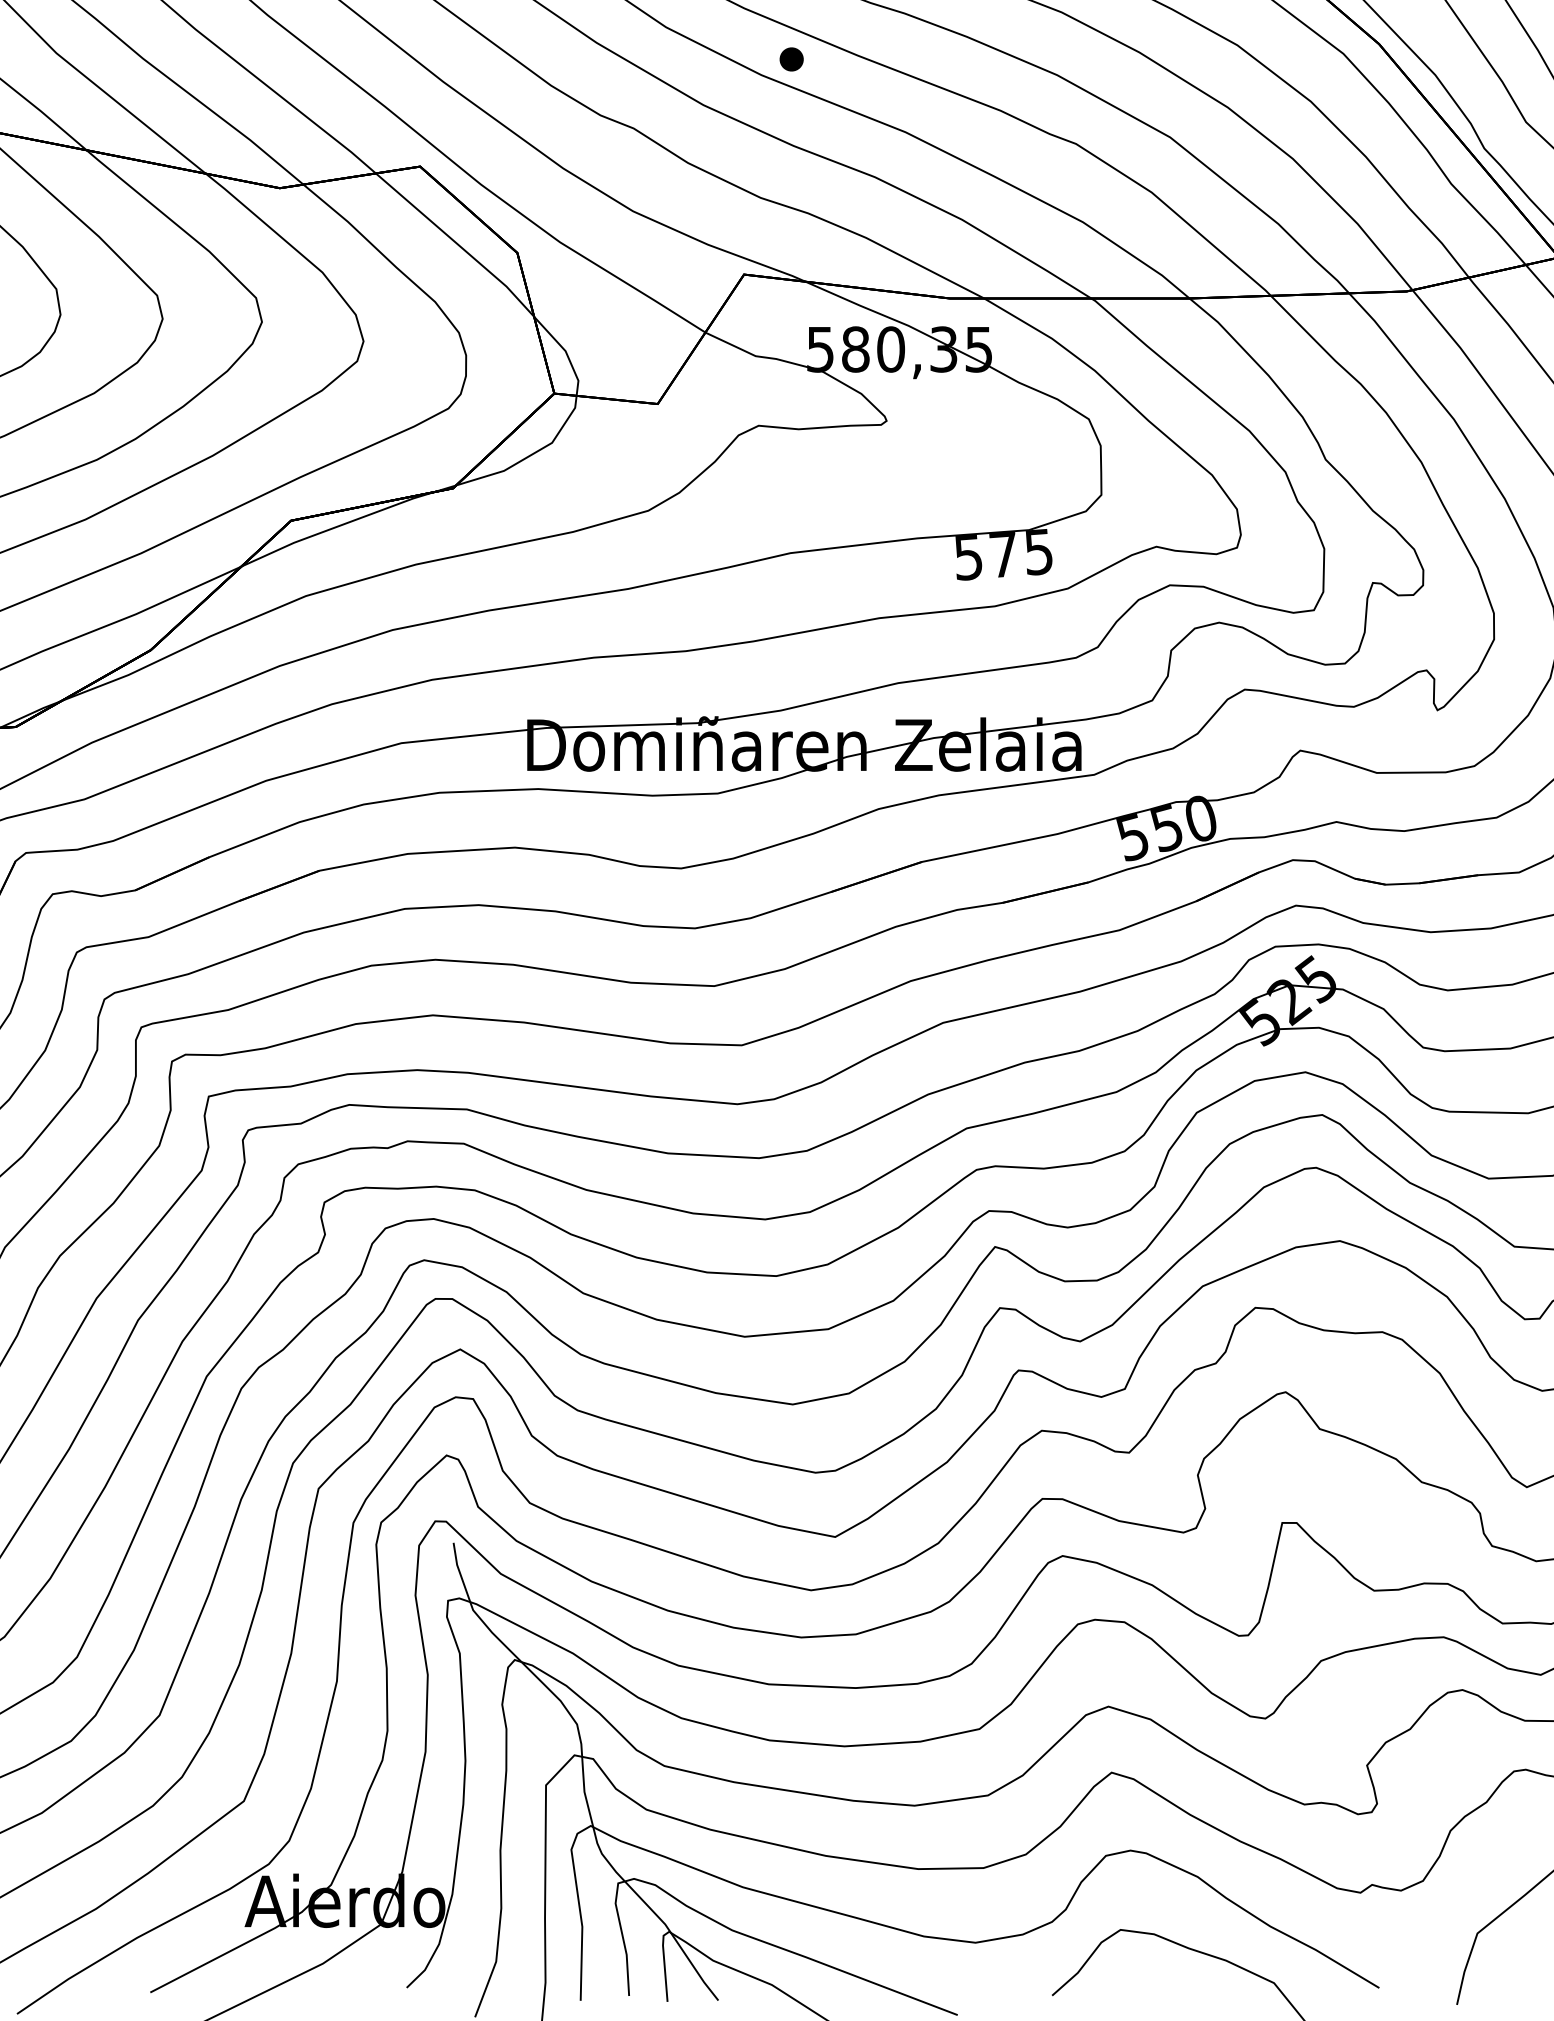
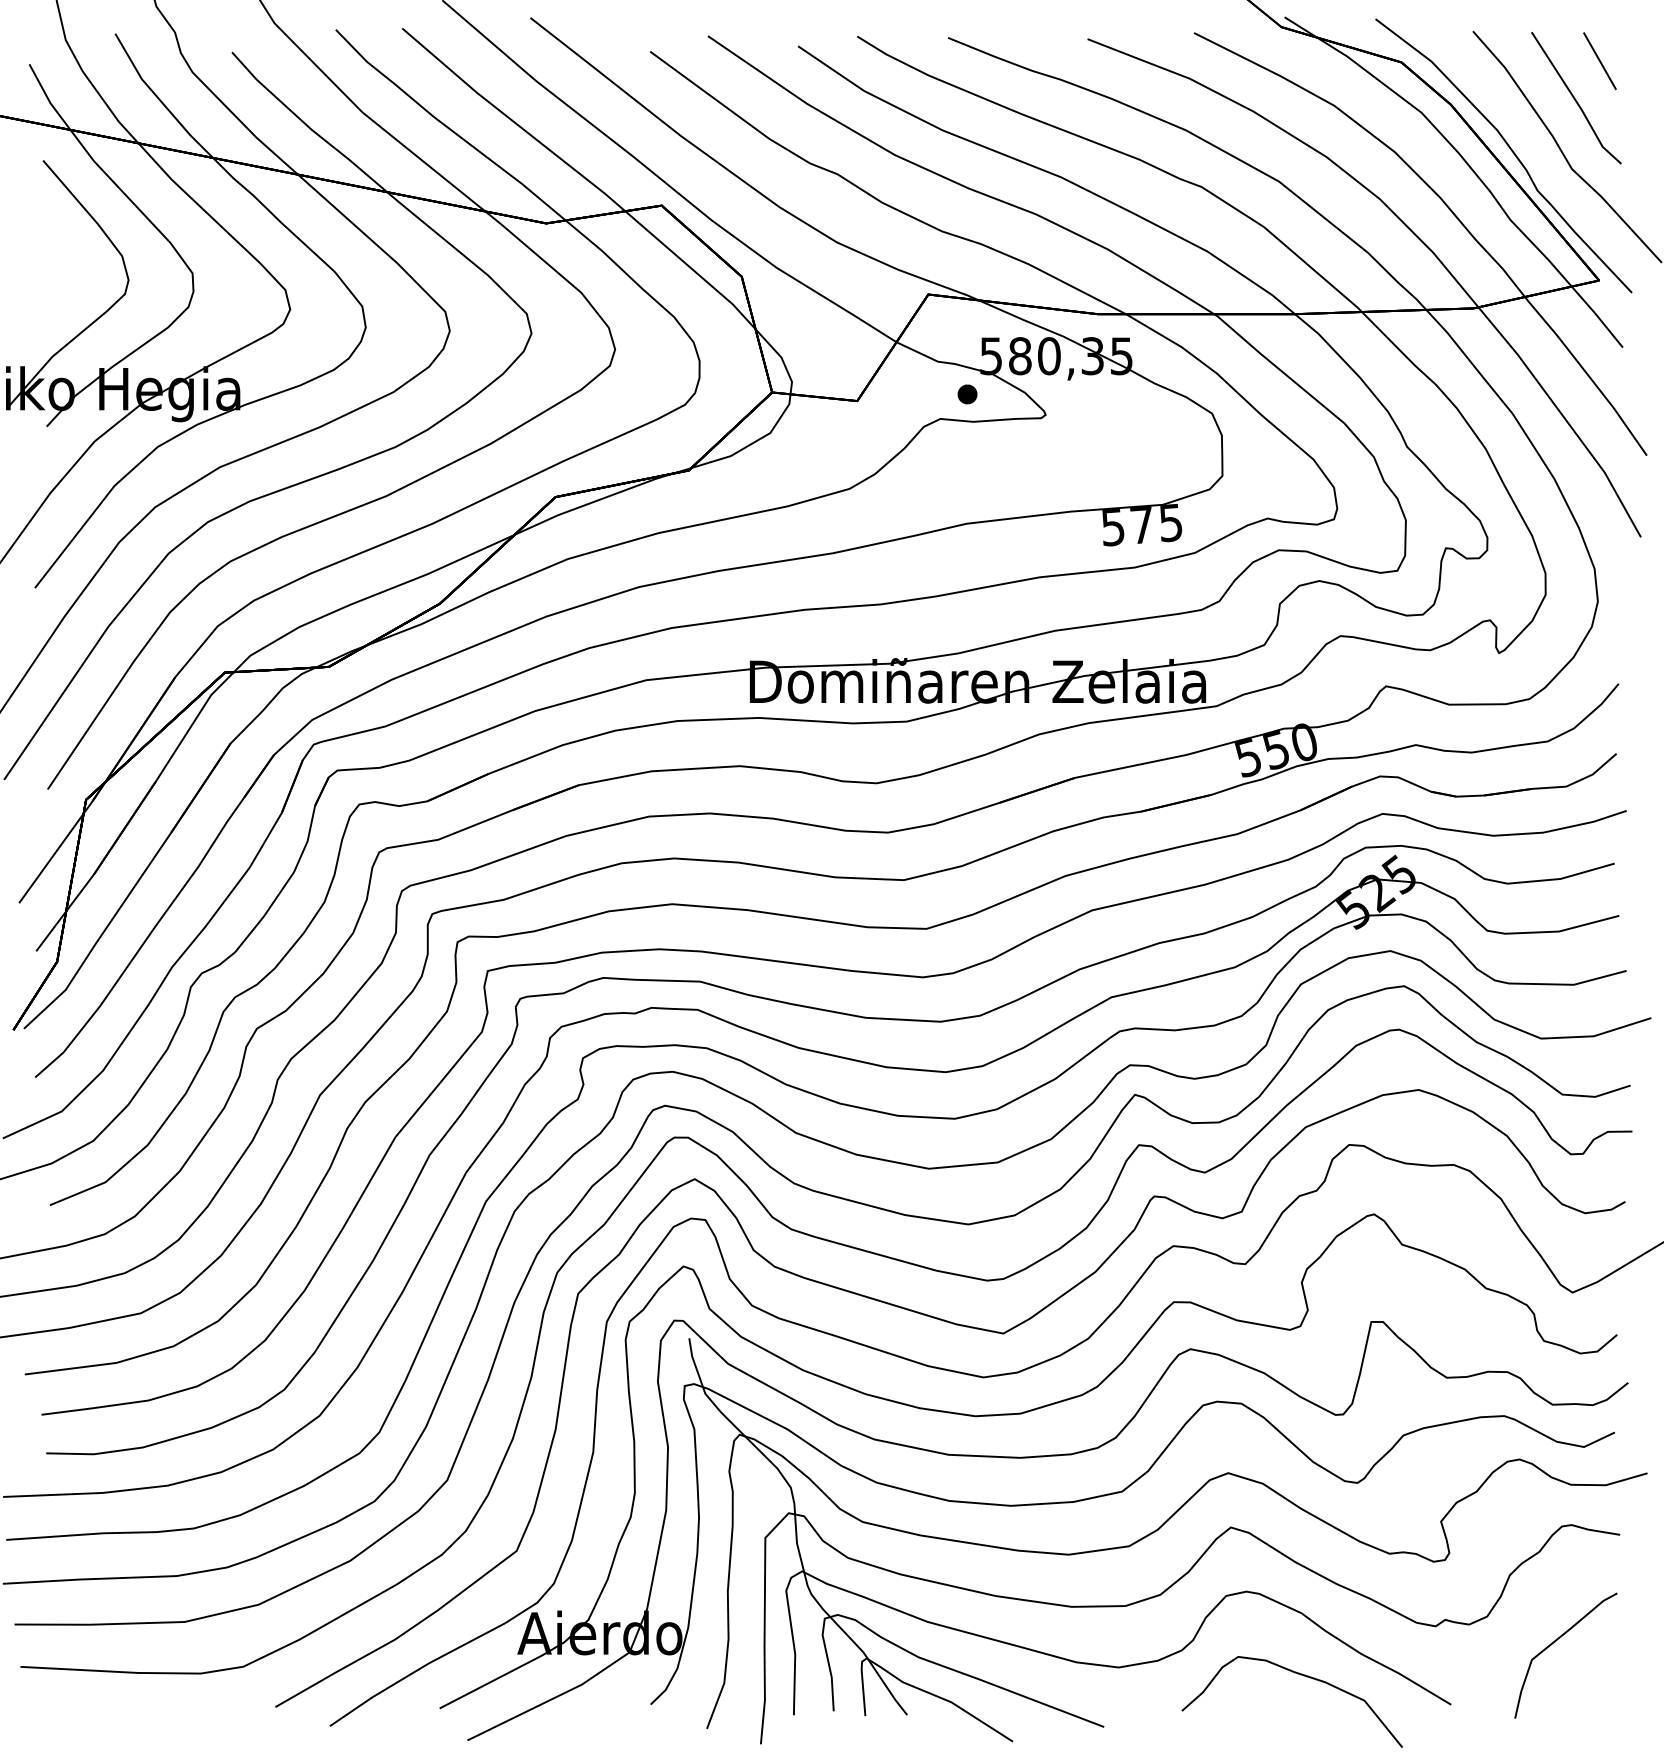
part: (791, 59) -> (967, 394), moved

